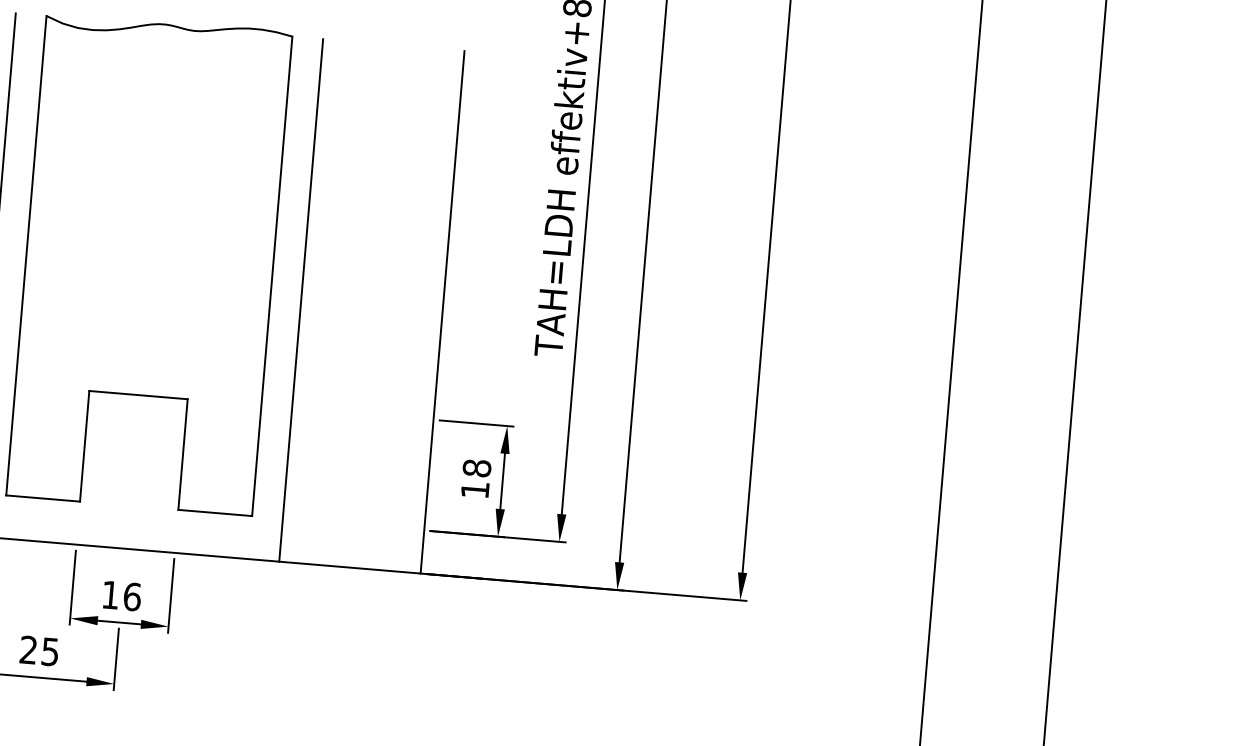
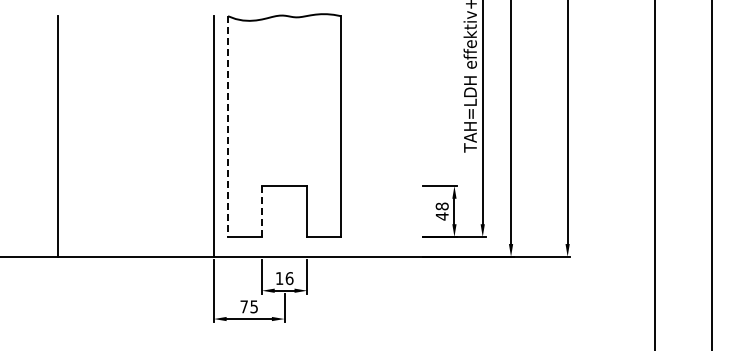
line: (27, 257) -> (228, 127), solid -> dashed
line: (301, 300) -> (355, 136), removed
line: (442, 312) -> (420, 136), removed
line: (85, 448) -> (262, 212), solid -> dashed
text: (473, 489) -> (441, 216), 18 -> 48
text: (27, 649) -> (243, 306), 25 -> 75

